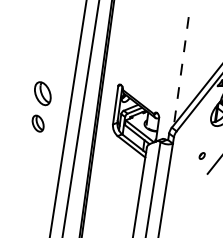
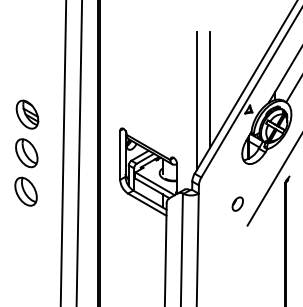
part: (47, 63) -> (27, 114), added
line: (193, 63) -> (210, 89), added
line: (181, 71) -> (196, 101), dashed -> solid
part: (37, 123) -> (25, 191), size x1.43
part: (202, 155) -> (237, 203), size x1.67

